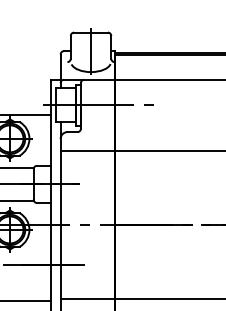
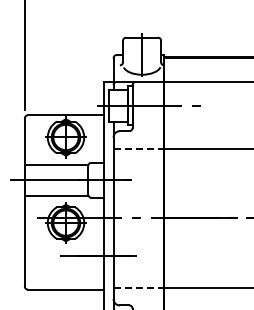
line: (88, 150) -> (139, 148), solid -> dashed
line: (88, 299) -> (139, 288), solid -> dashed

